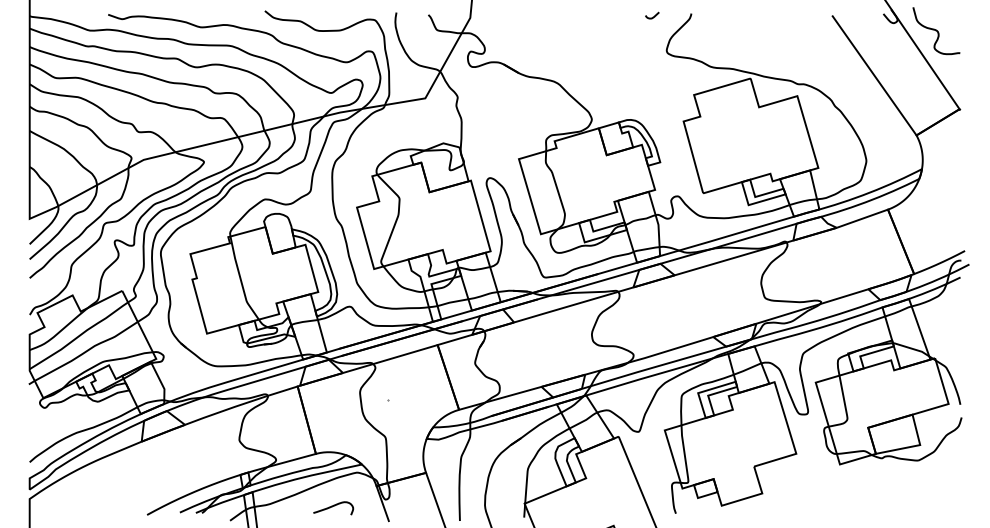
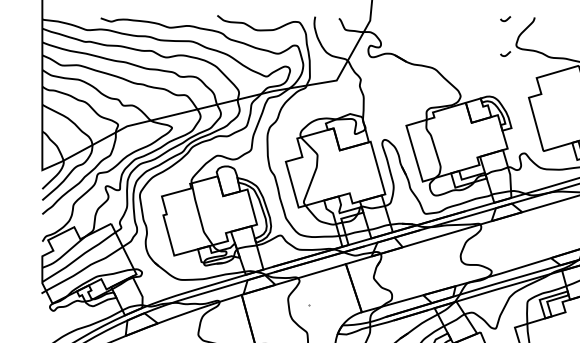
curve: (653, 63) -> (506, 54), added

